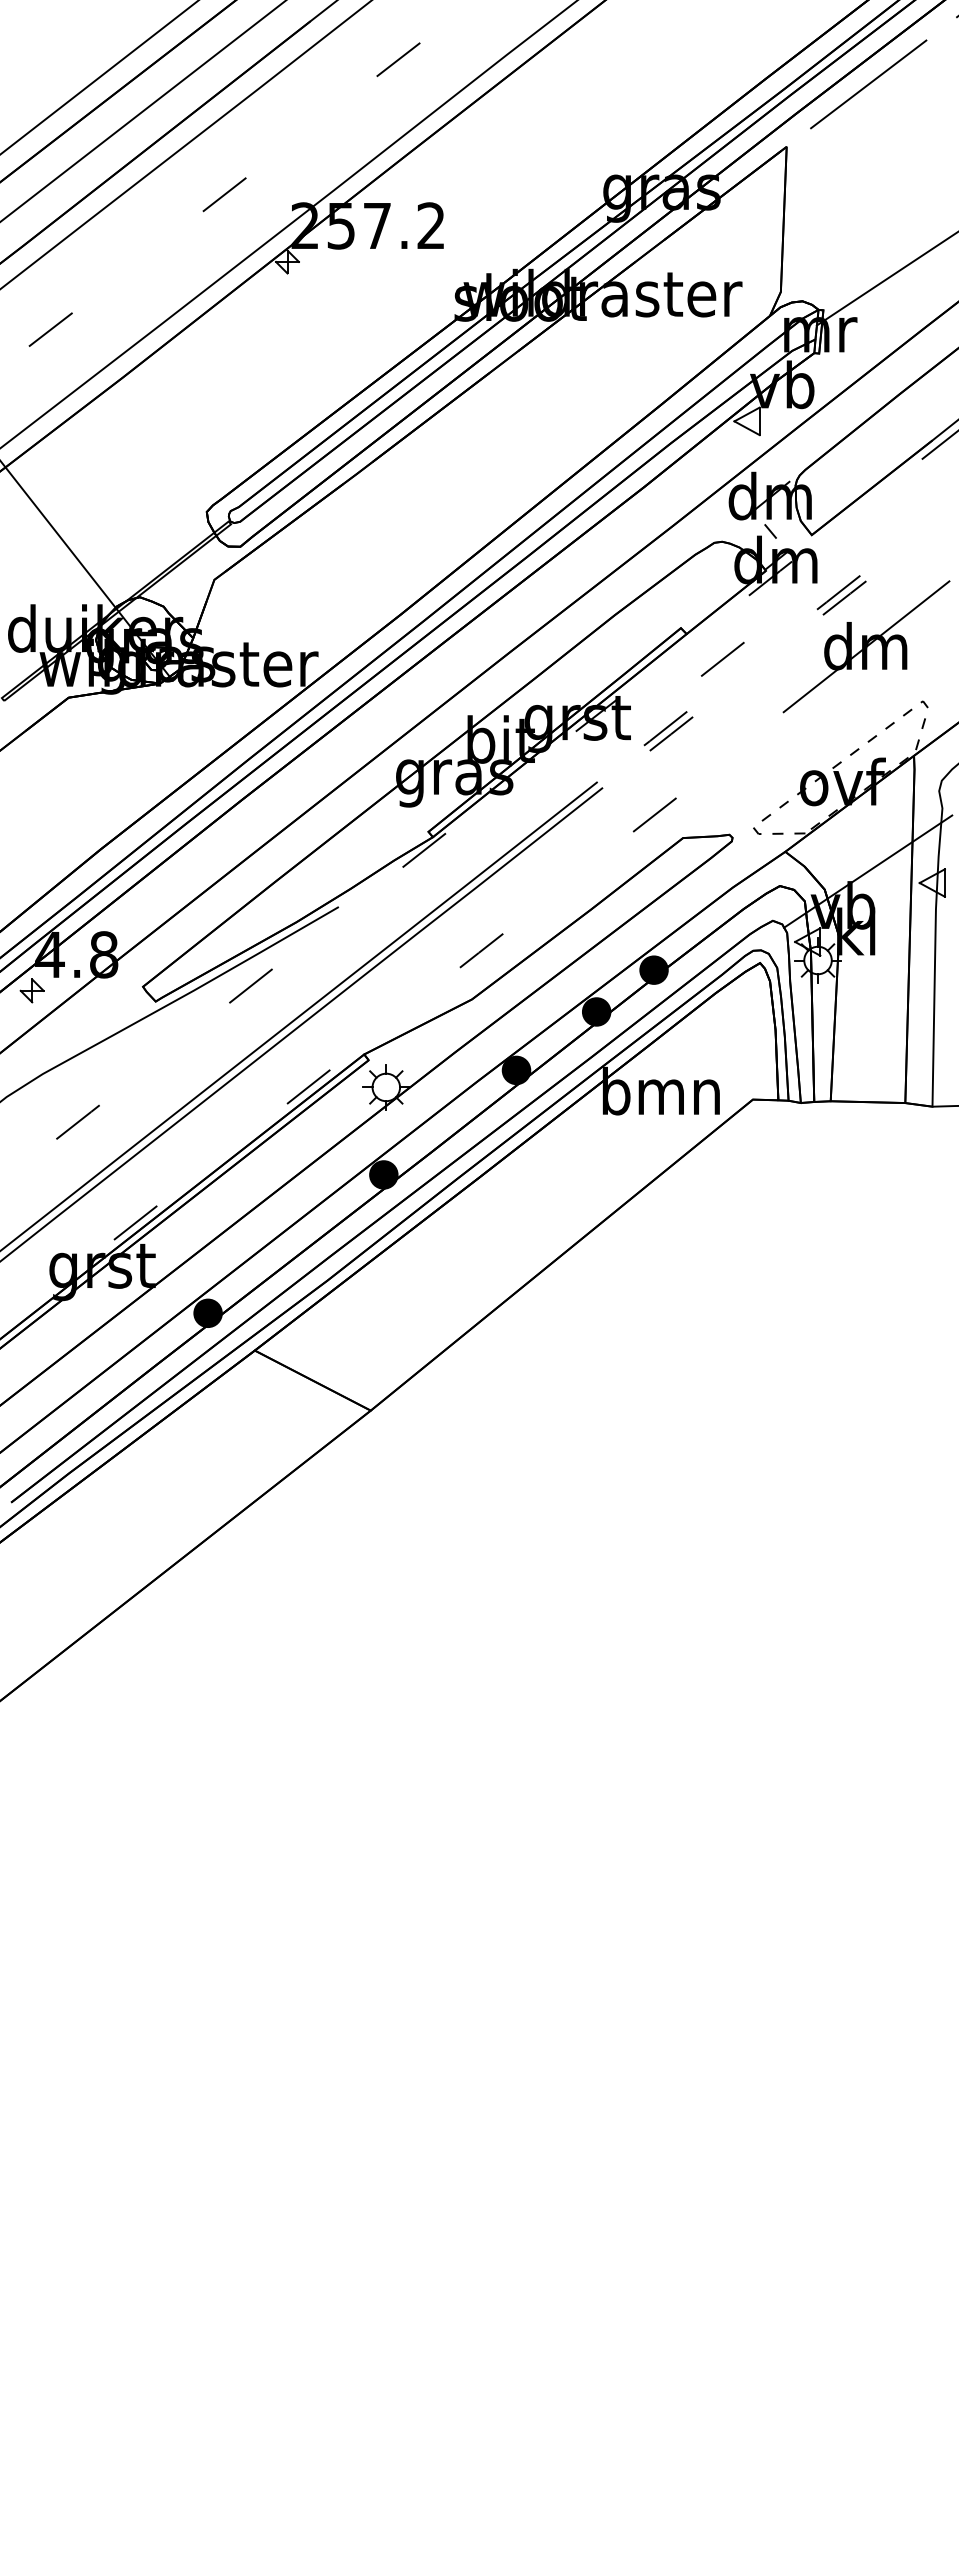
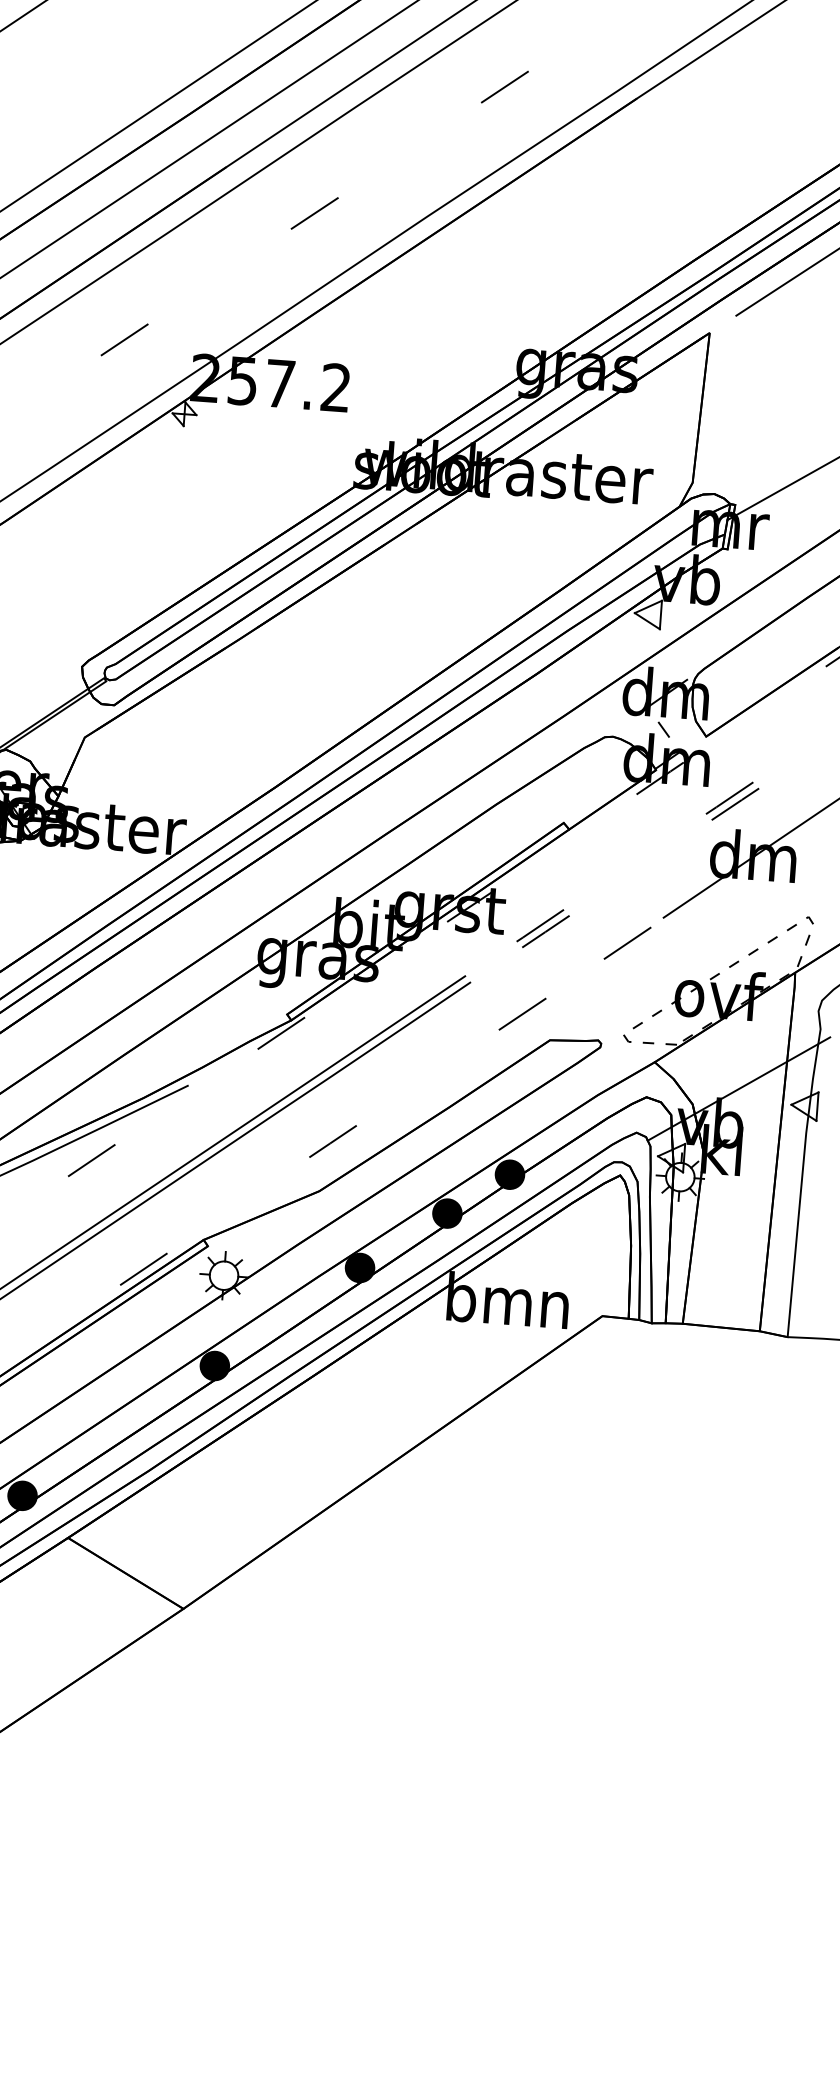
line: (722, 658) -> (627, 942), moved

